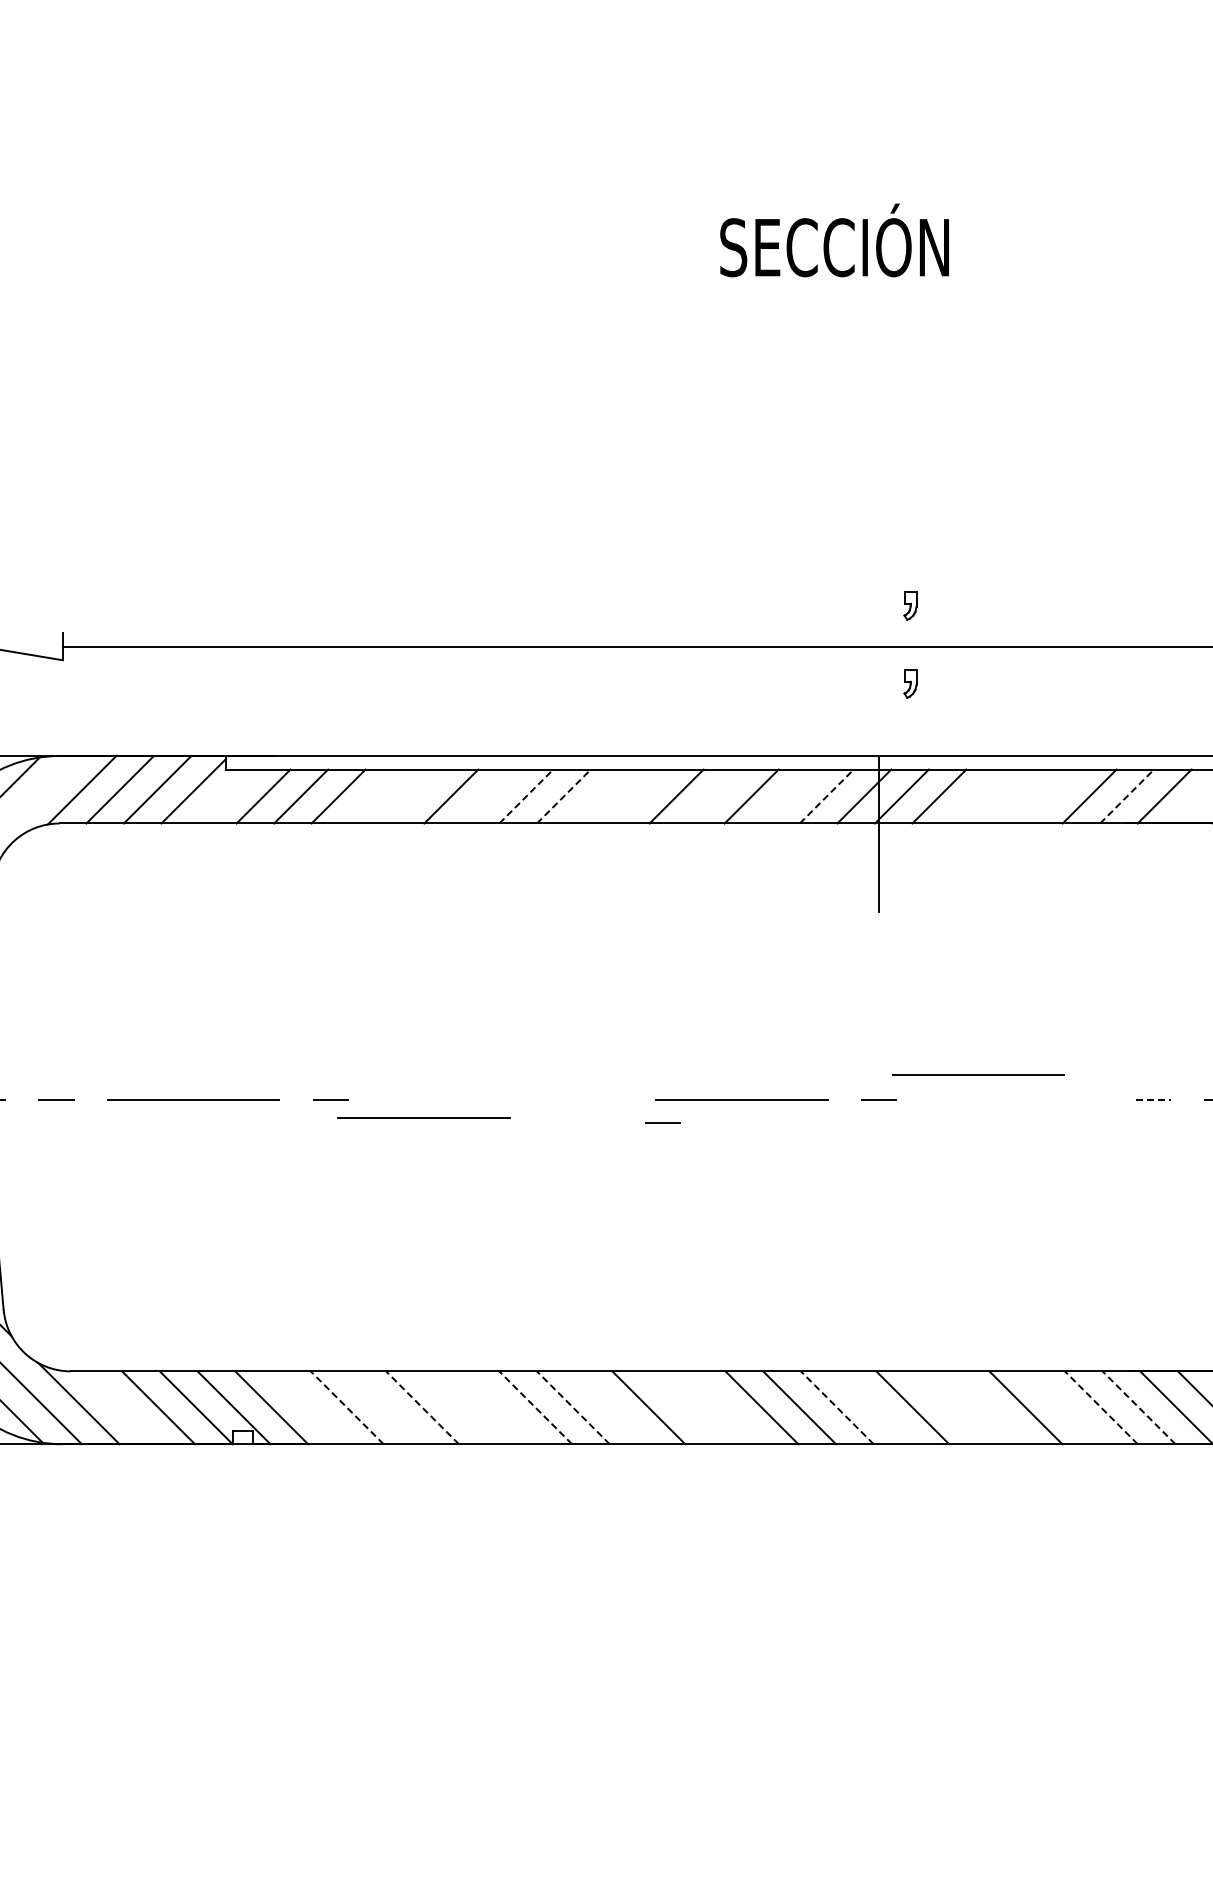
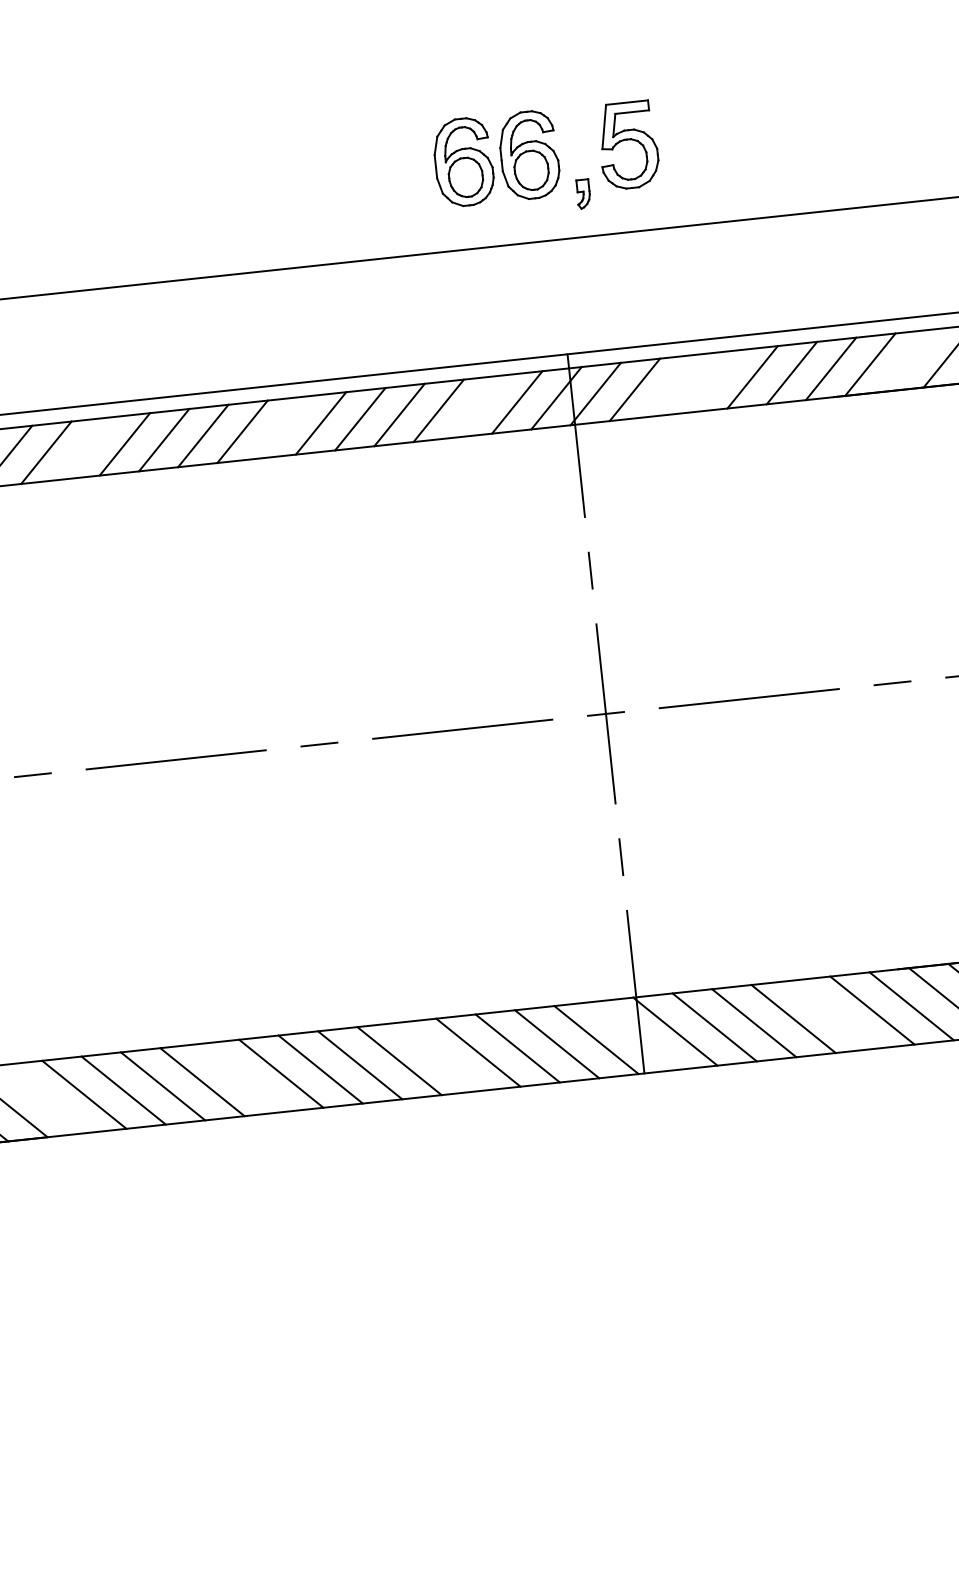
part: (831, 563) -> (496, 158), added
part: (957, 564) -> (627, 145), added
part: (910, 683) -> (592, 275), removed
line: (376, 796) -> (46, 452), added
line: (488, 796) -> (163, 440), added
line: (526, 796) -> (203, 435), dashed -> solid
line: (564, 796) -> (243, 431), dashed -> solid
line: (639, 796) -> (321, 423), added
line: (714, 796) -> (399, 414), added
line: (827, 796) -> (517, 402), dashed -> solid
line: (1052, 796) -> (753, 377), added
line: (1127, 796) -> (831, 368), dashed -> solid
line: (879, 962) -> (590, 570), added
line: (978, 1074) -> (749, 697), moved
line: (879, 1099) -> (606, 713), added
line: (1153, 1100) -> (892, 683), dashed -> solid
line: (423, 1117) -> (175, 759), moved
line: (662, 1122) -> (318, 743), moved
line: (879, 1237) -> (621, 857), added
line: (879, 1366) -> (635, 992), added
line: (347, 1407) -> (84, 1094), dashed -> solid
line: (384, 1407) -> (123, 1090), added
line: (422, 1407) -> (163, 1086), dashed -> solid
line: (459, 1407) -> (201, 1081), added
line: (535, 1407) -> (281, 1073), dashed -> solid
line: (573, 1407) -> (320, 1069), dashed -> solid
line: (610, 1407) -> (359, 1065), added
line: (723, 1407) -> (477, 1052), added
line: (837, 1407) -> (596, 1039), dashed -> solid
line: (950, 1407) -> (714, 1027), added
line: (987, 1407) -> (753, 1022), added
line: (1101, 1407) -> (872, 1010), dashed -> solid
line: (1139, 1407) -> (912, 1005), dashed -> solid

